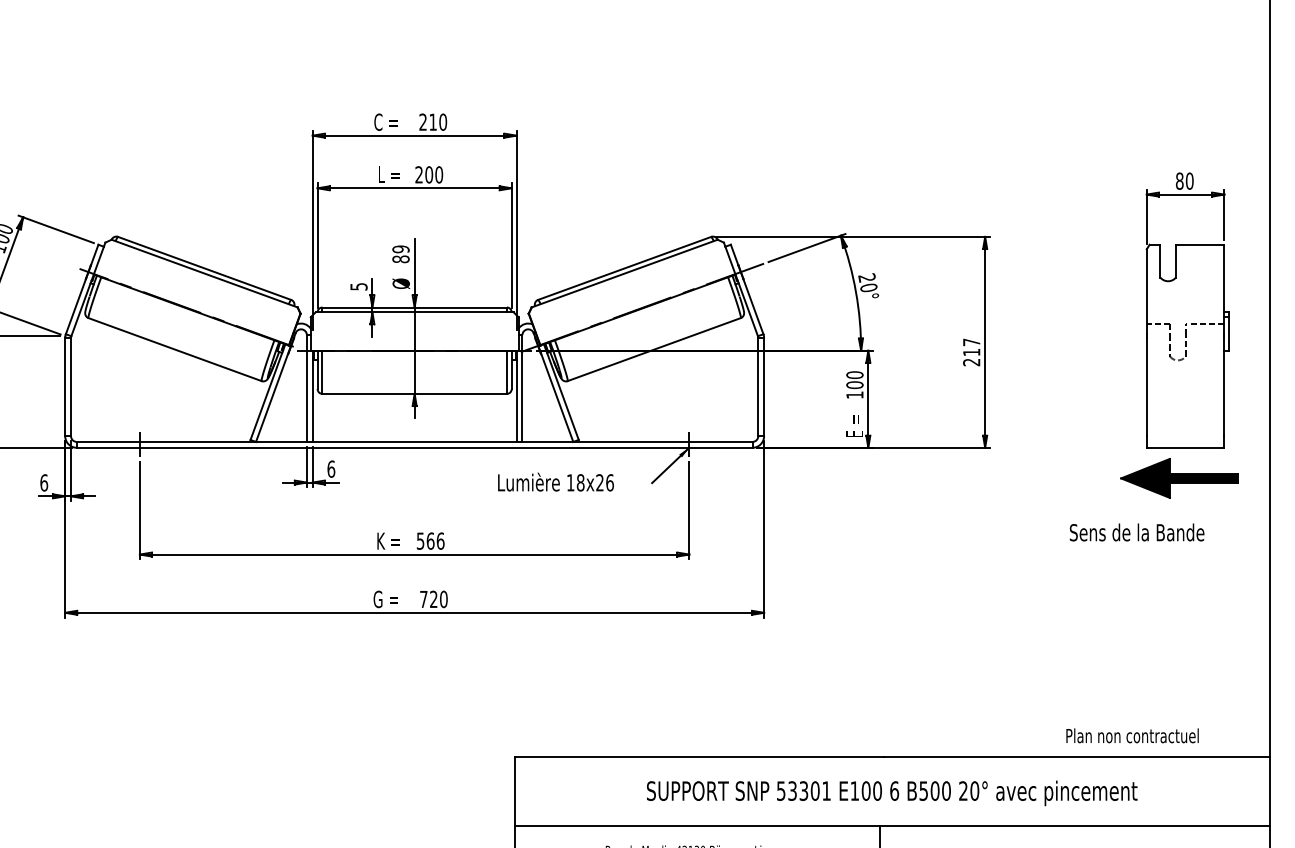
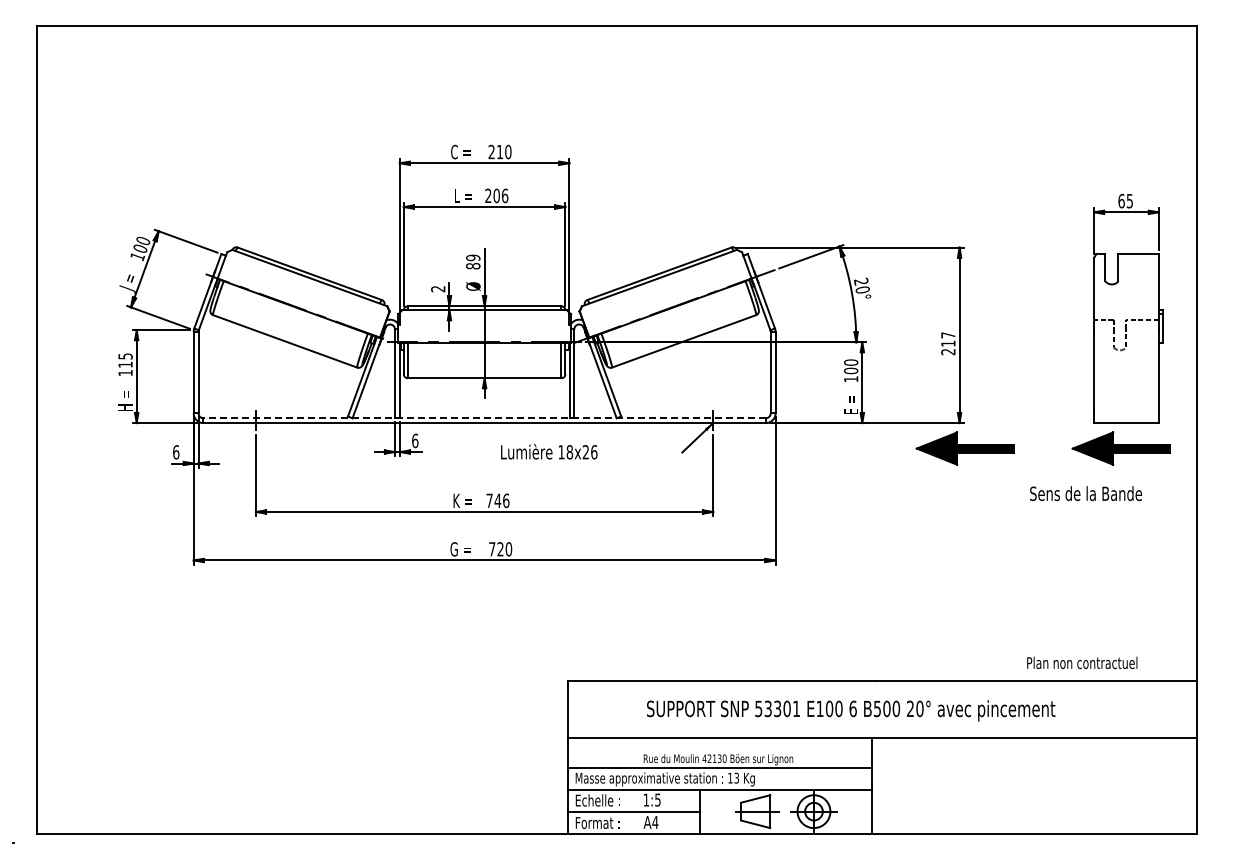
text: (439, 174) -> (505, 195), 200 -> 206
text: (1184, 180) -> (1125, 200), 80 -> 65
text: (359, 287) -> (438, 289), 5 -> 2
line: (414, 442) -> (484, 418), solid -> dashed
part: (991, 478) -> (964, 448), added
text: (556, 481) -> (549, 451), moved
text: (425, 540) -> (493, 500), 566 -> 746
text: (892, 793) -> (851, 710), moved

